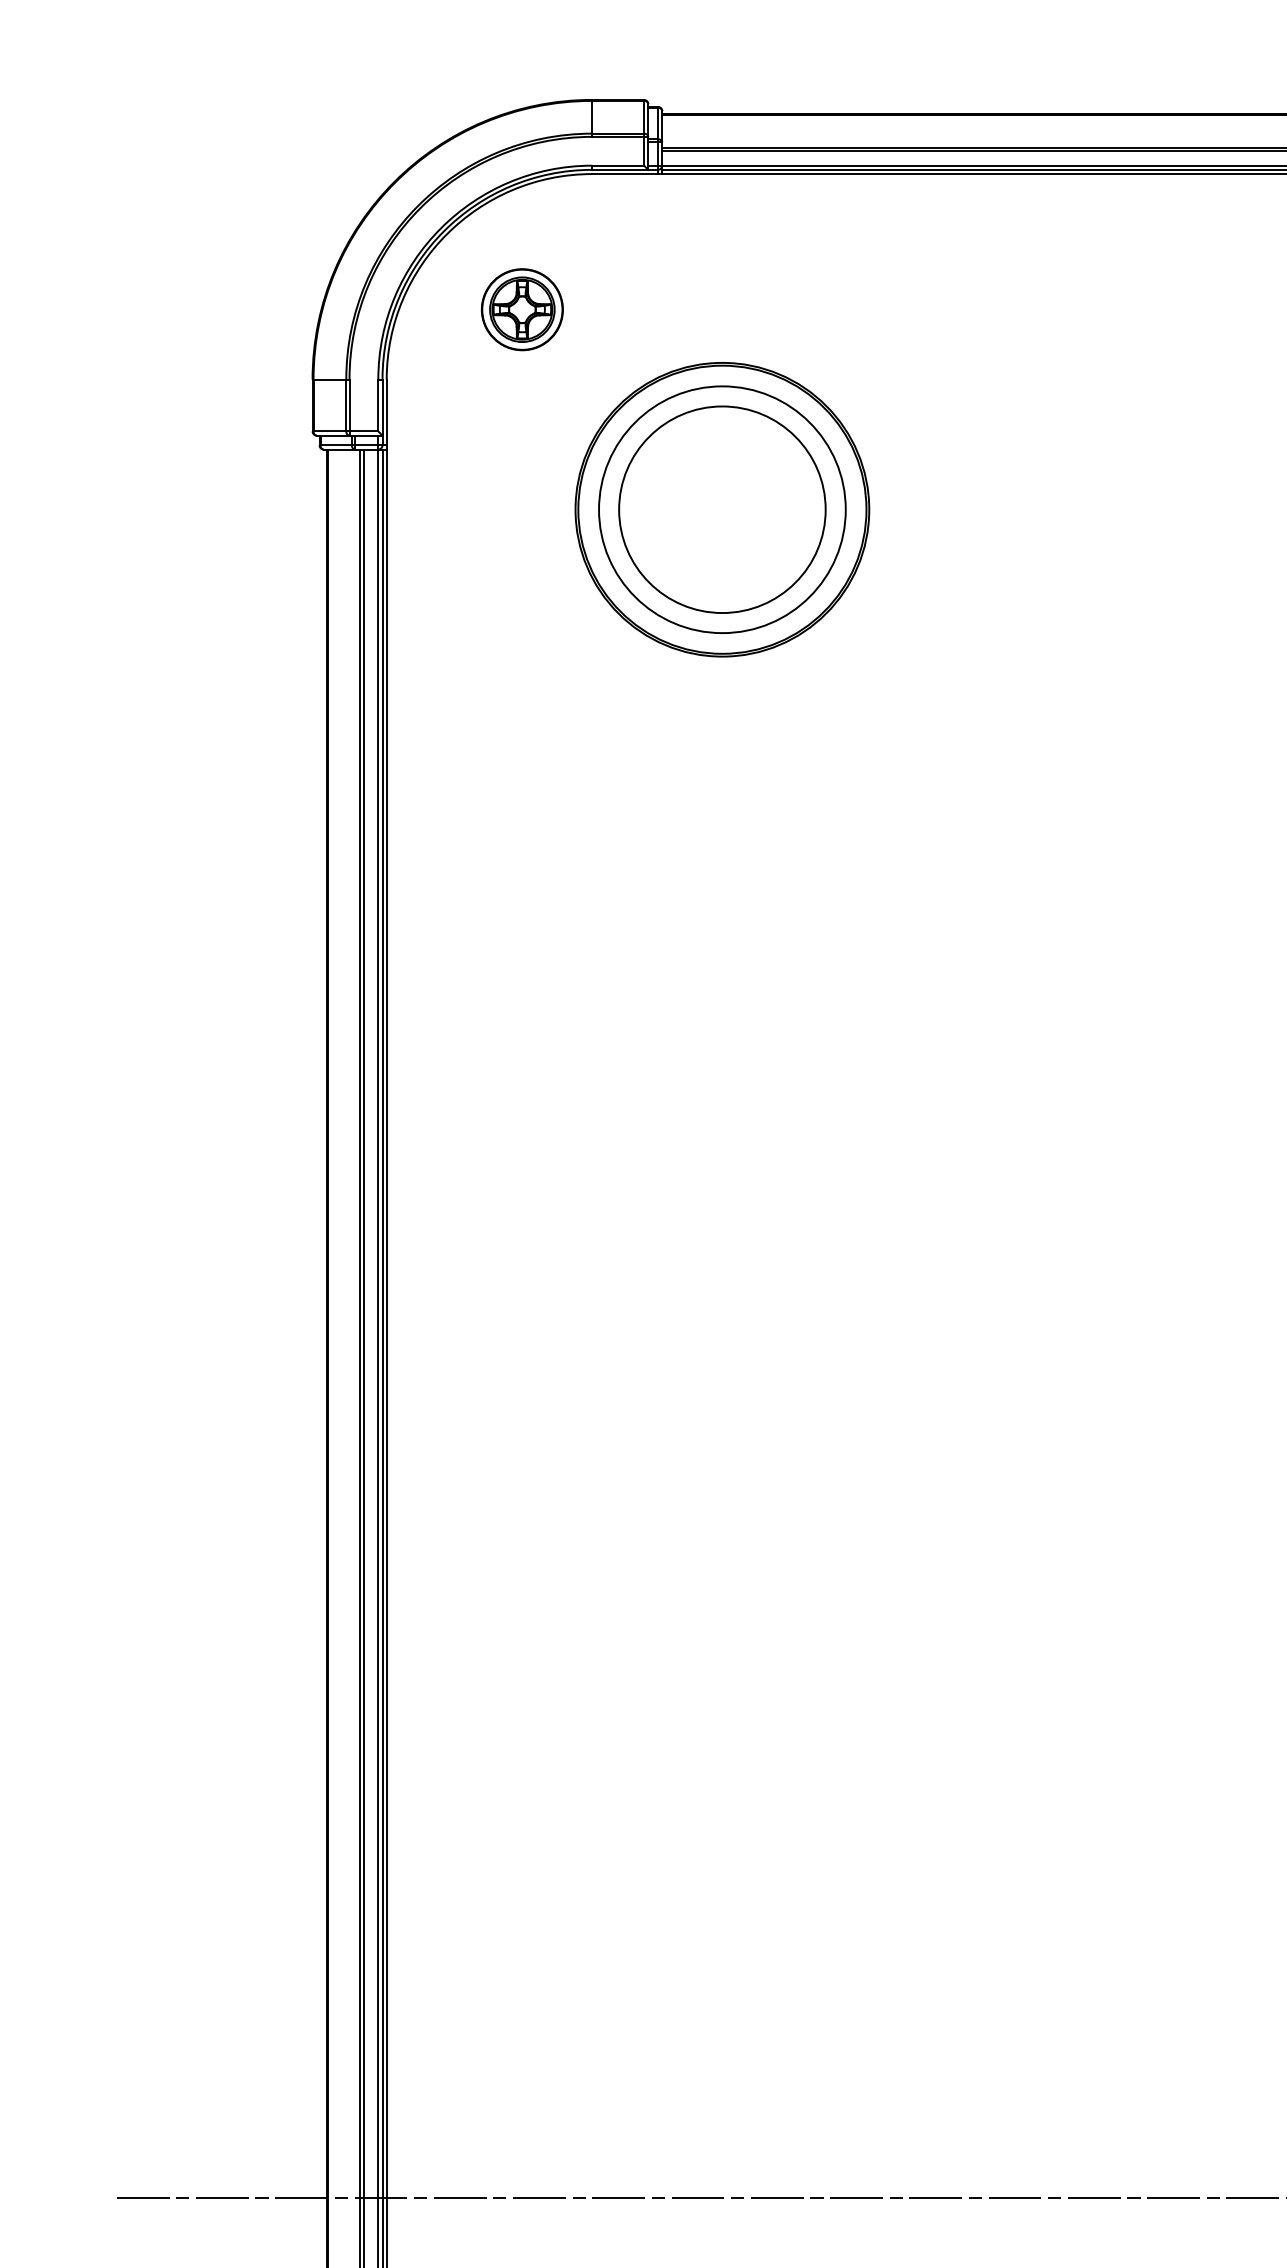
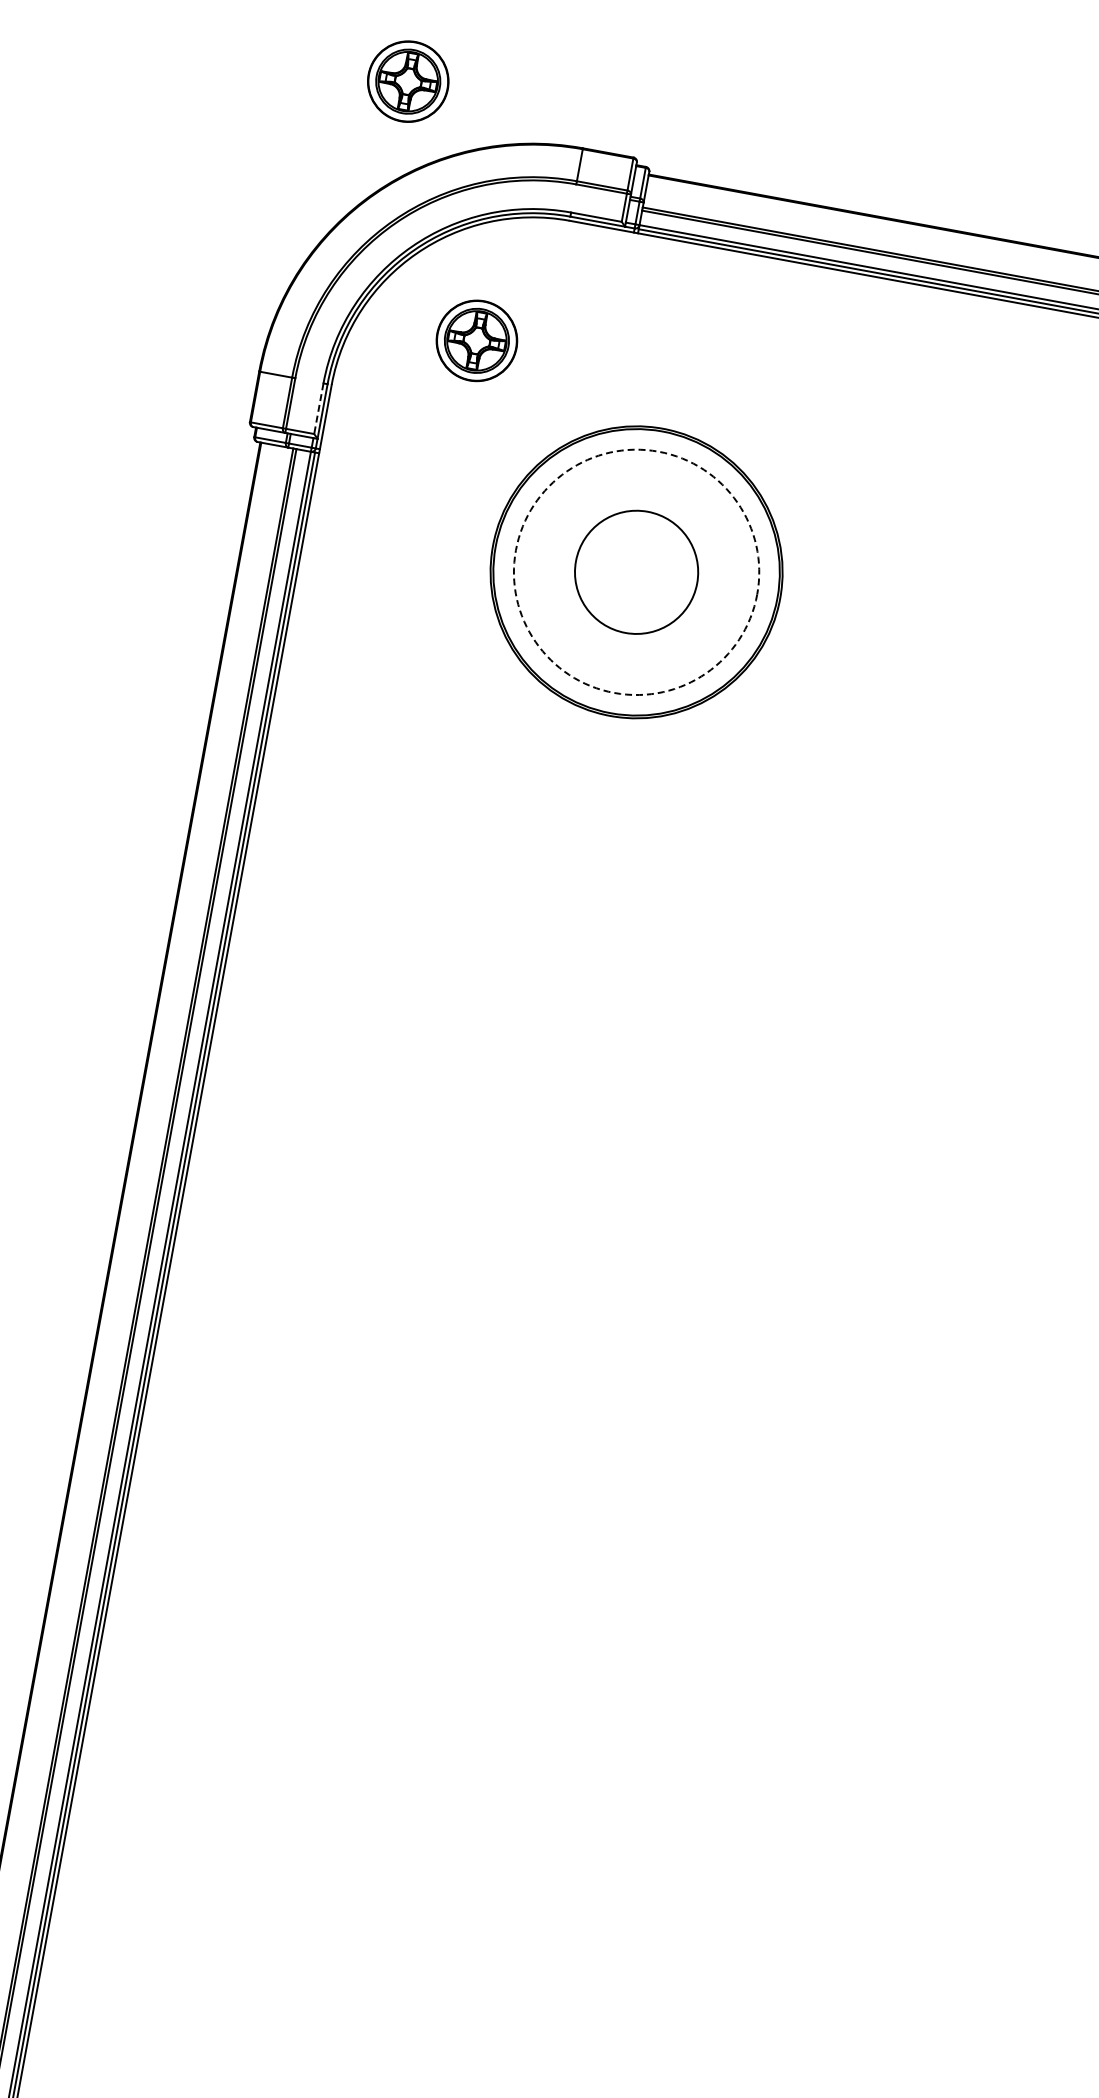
part: (407, 65) -> (408, 81), added
line: (378, 405) -> (319, 408), solid -> dashed
circle: (722, 509) -> (636, 572), size x0.6
circle: (722, 509) -> (636, 572), solid -> dashed

